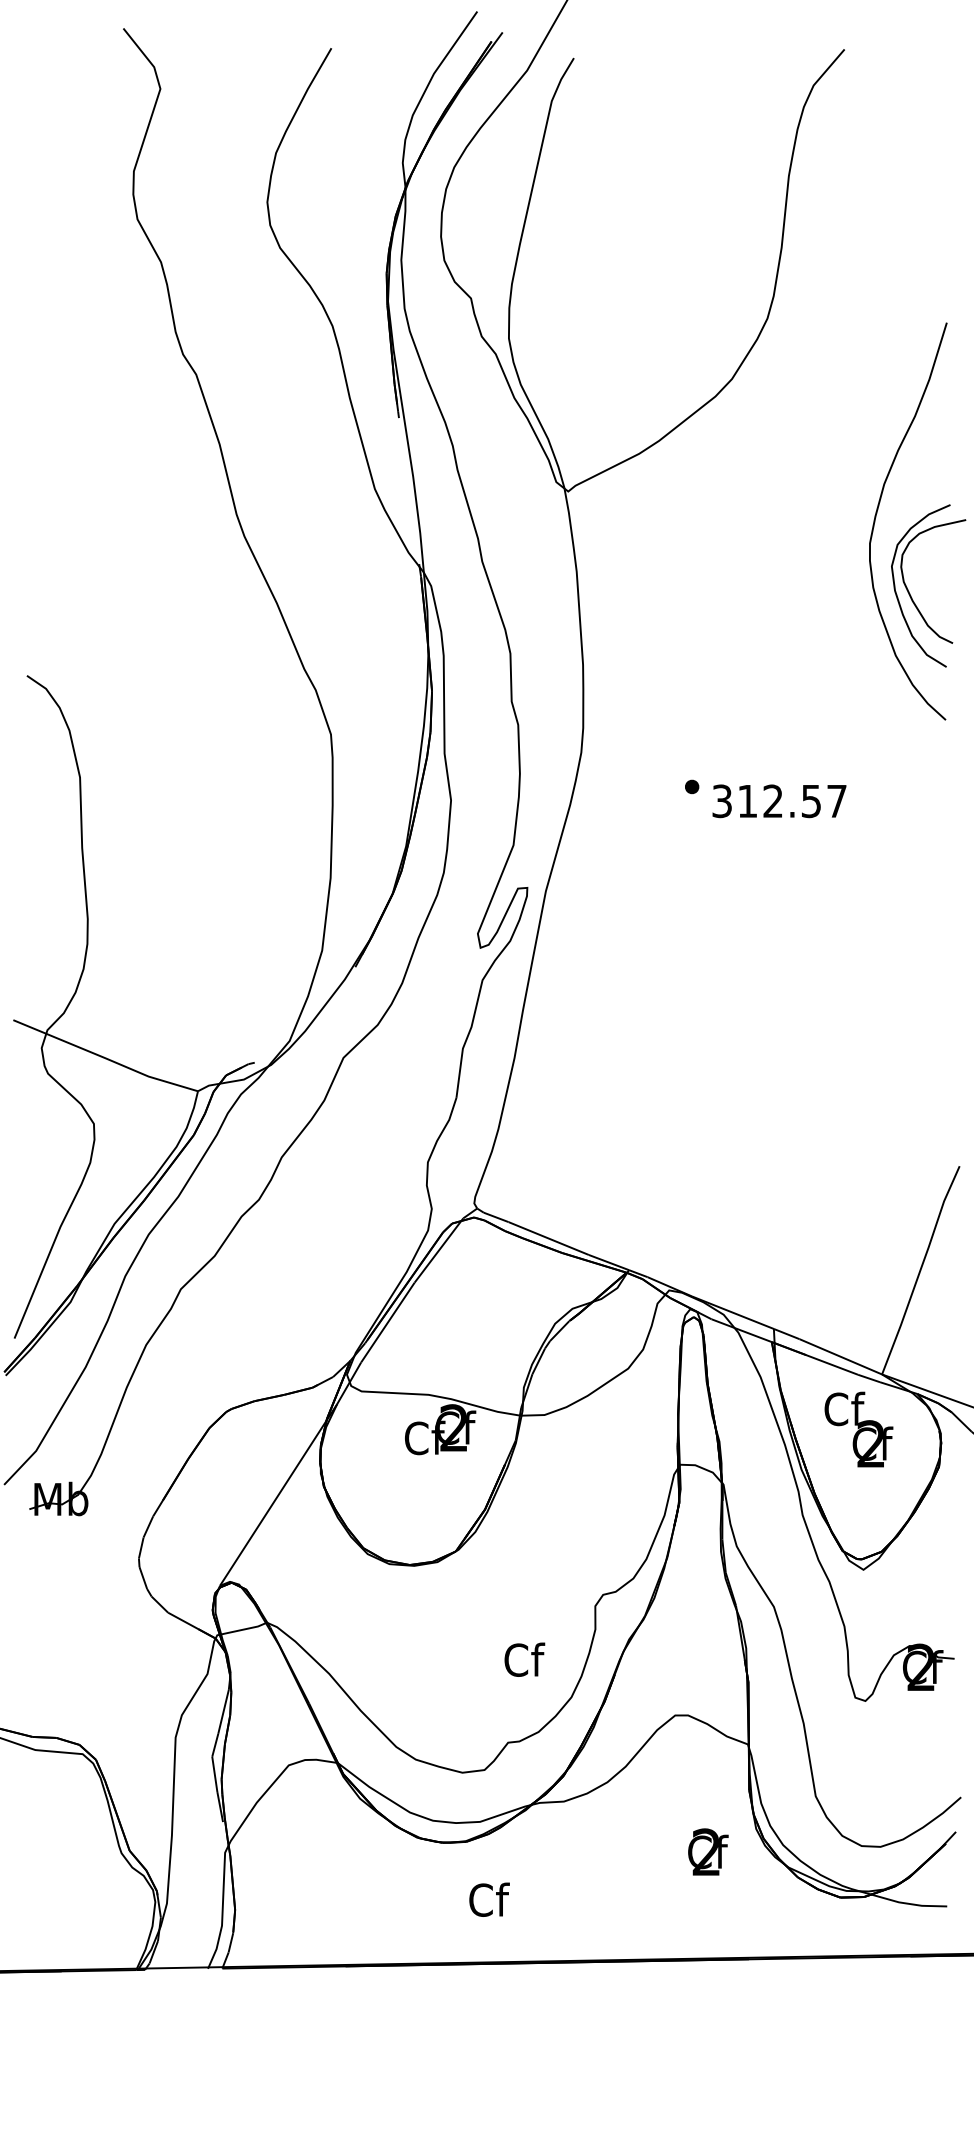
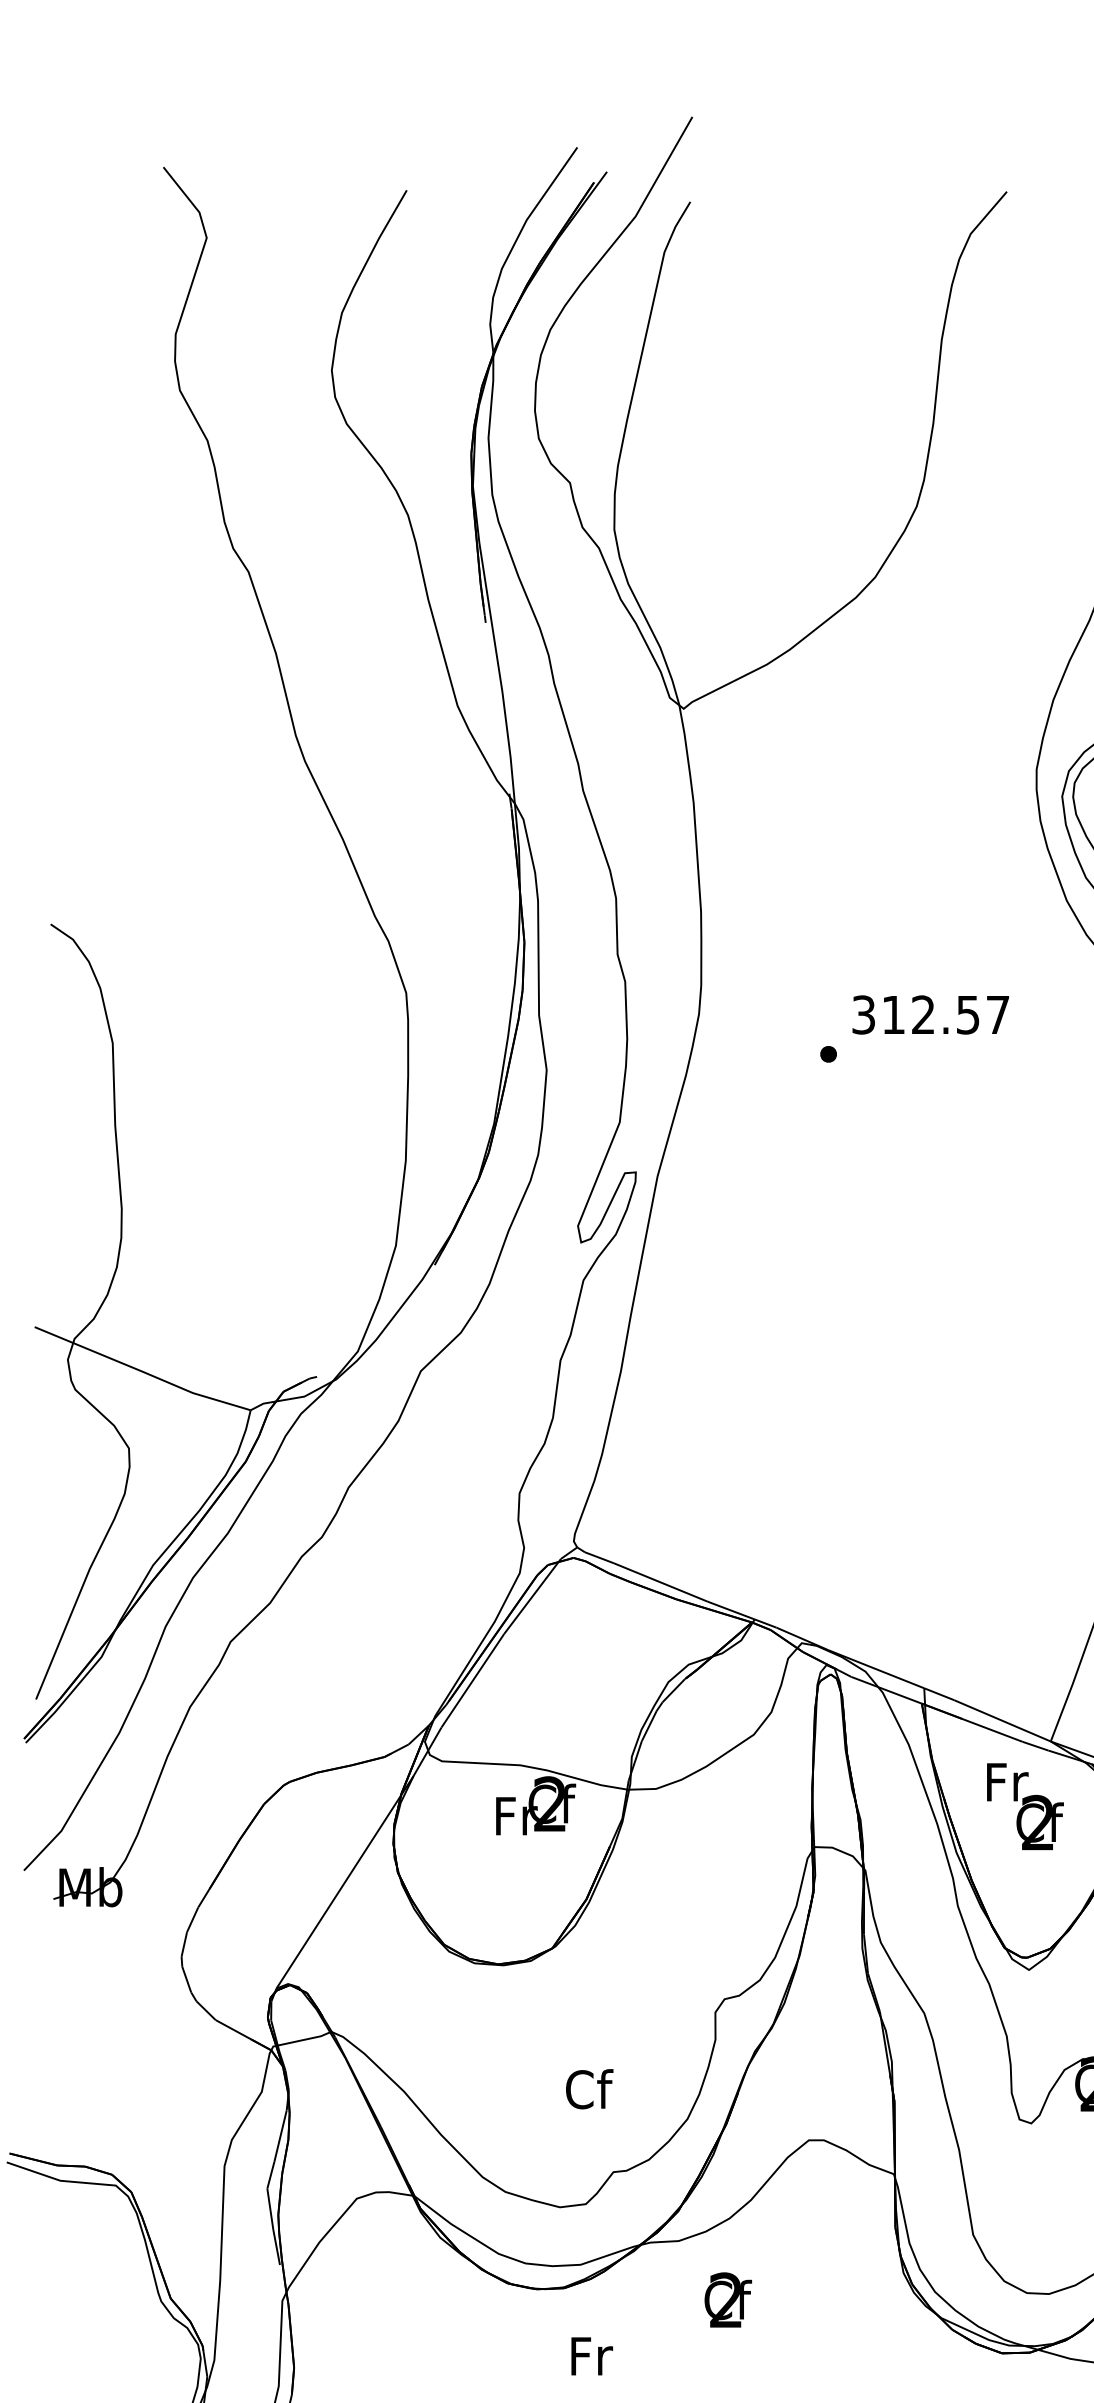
text: (779, 801) -> (930, 1015), moved
text: (844, 1408) -> (1006, 1781), Cf -> Fr
text: (425, 1437) -> (516, 1815), Cf -> Fr
text: (524, 1659) -> (589, 2088), moved
text: (708, 1851) -> (728, 2299), moved
text: (489, 1899) -> (591, 2355), Cf -> Fr

